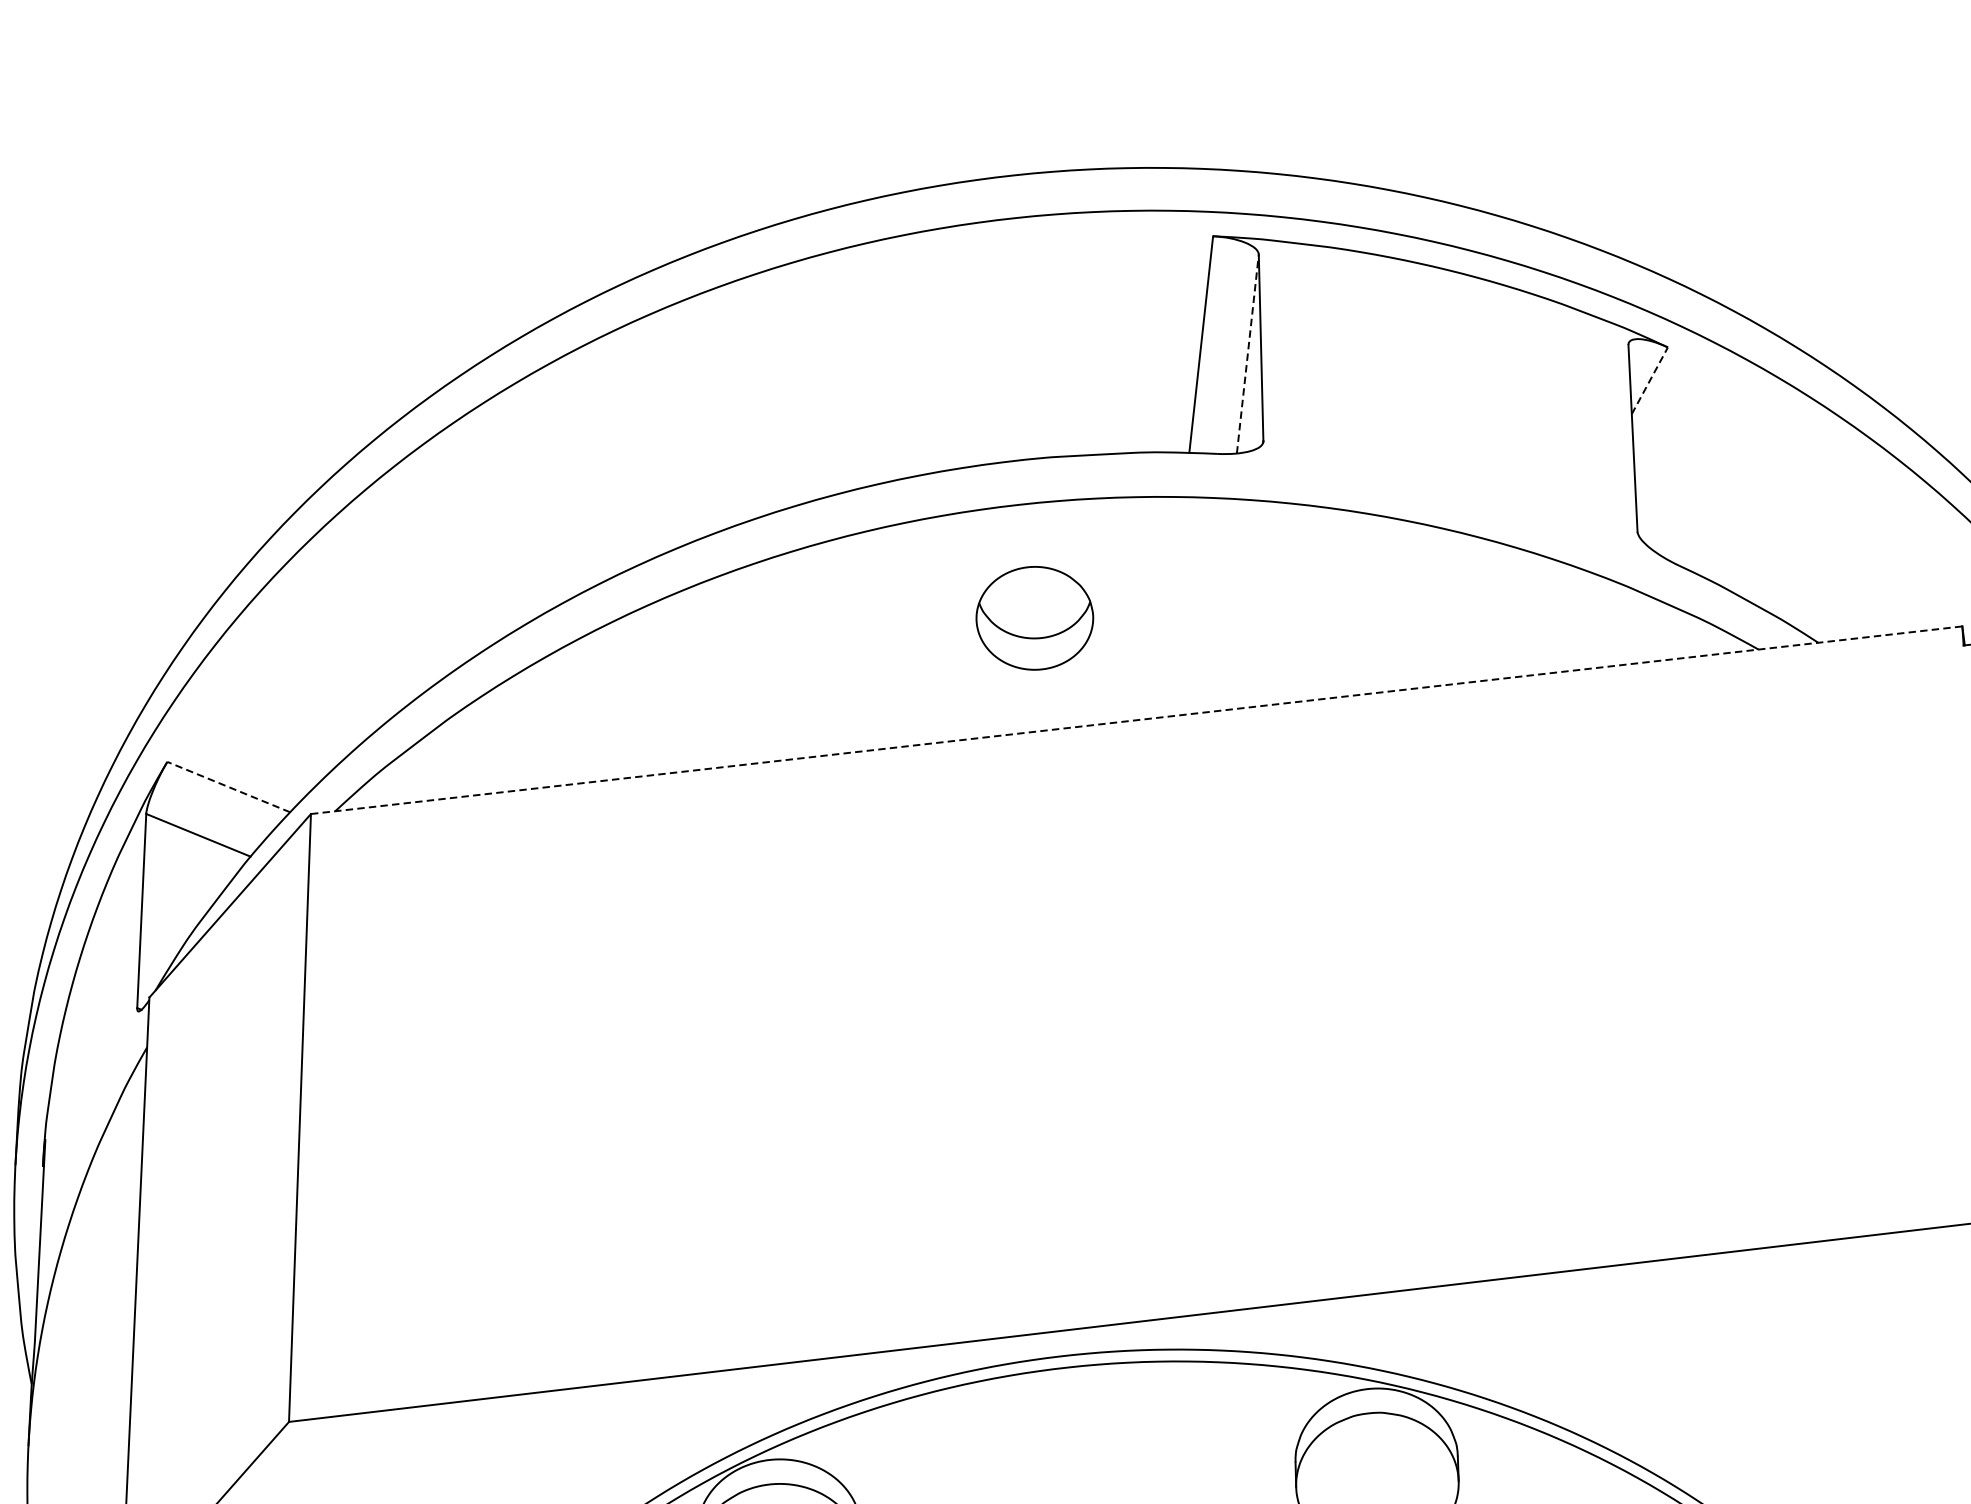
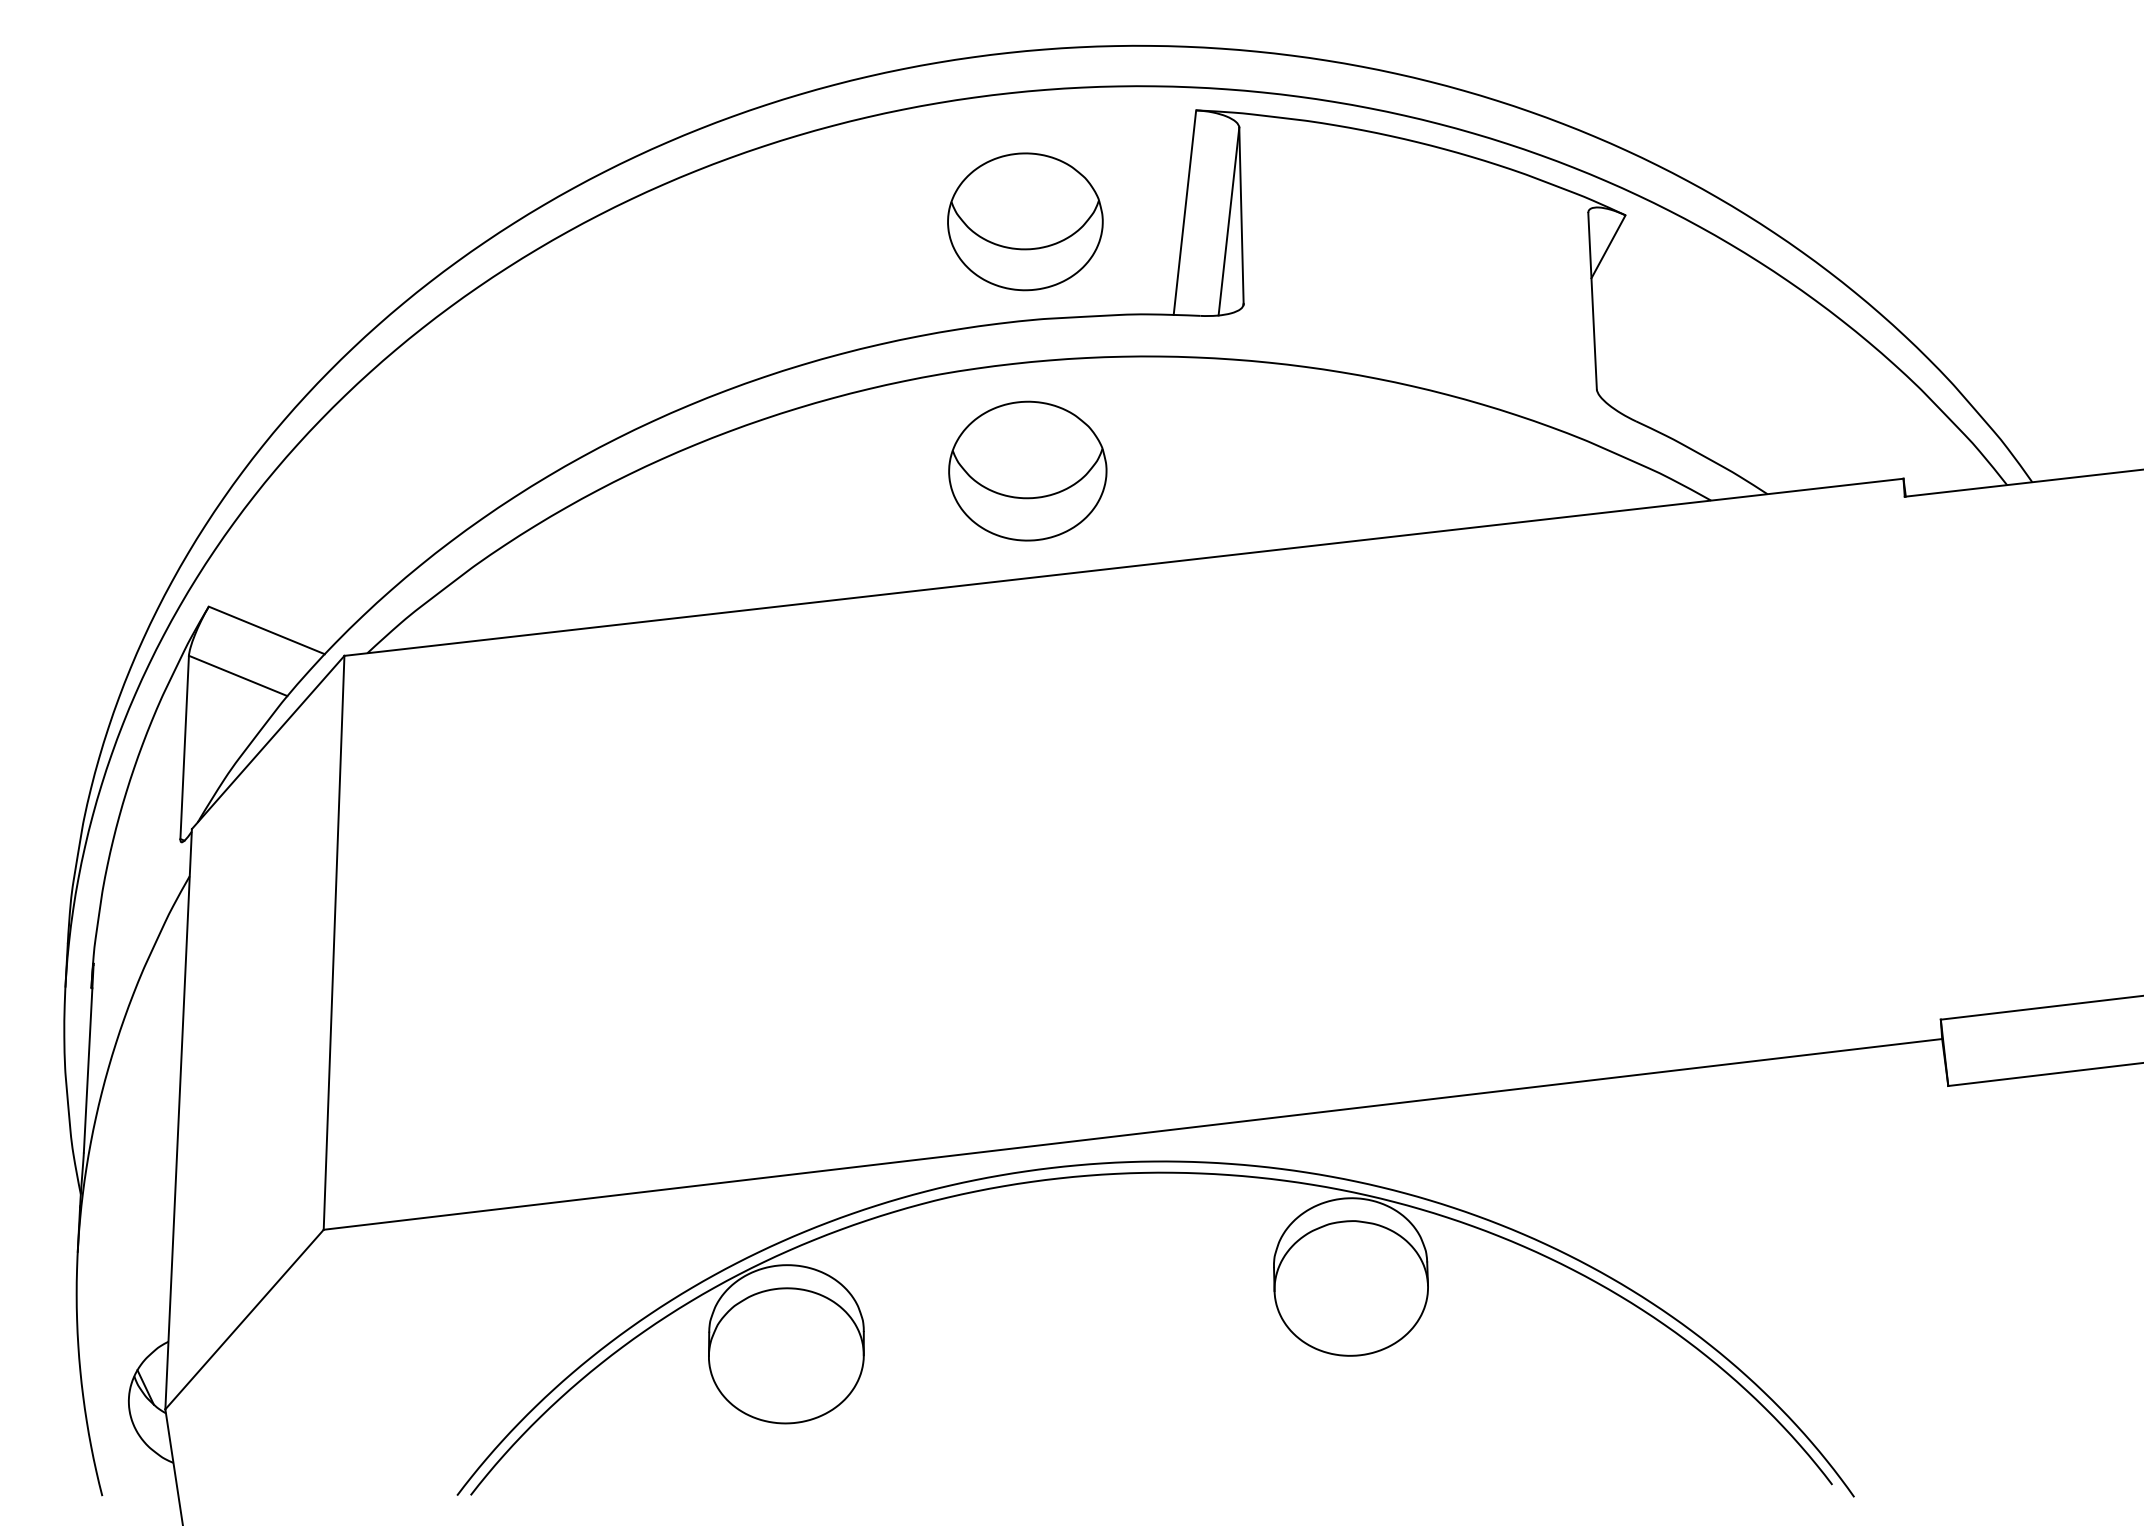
part: (1032, 353) -> (1025, 221), added
line: (1248, 353) -> (1229, 221), dashed -> solid
line: (1649, 380) -> (1608, 246), dashed -> solid
part: (1034, 617) -> (1027, 470), size x1.43
line: (1136, 720) -> (1123, 567), dashed -> solid
line: (228, 787) -> (266, 630), dashed -> solid

